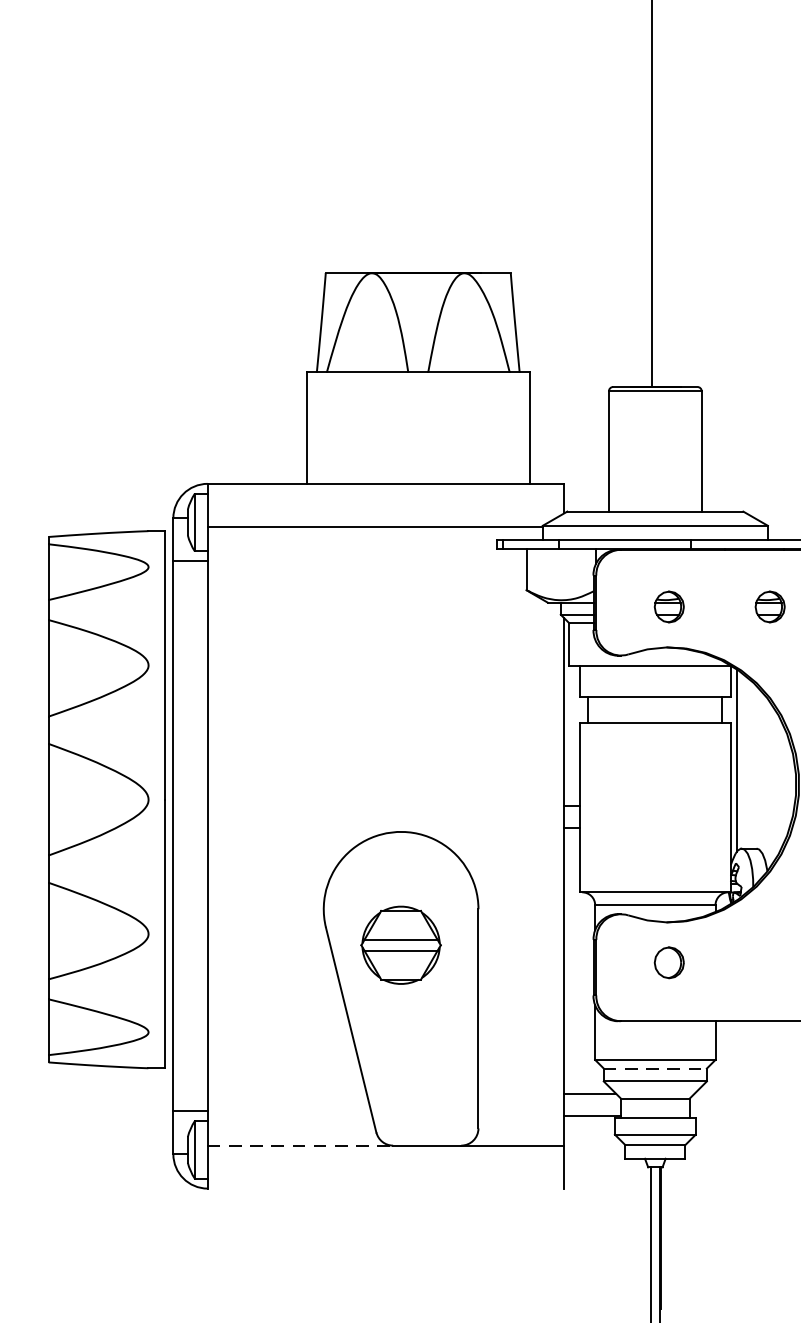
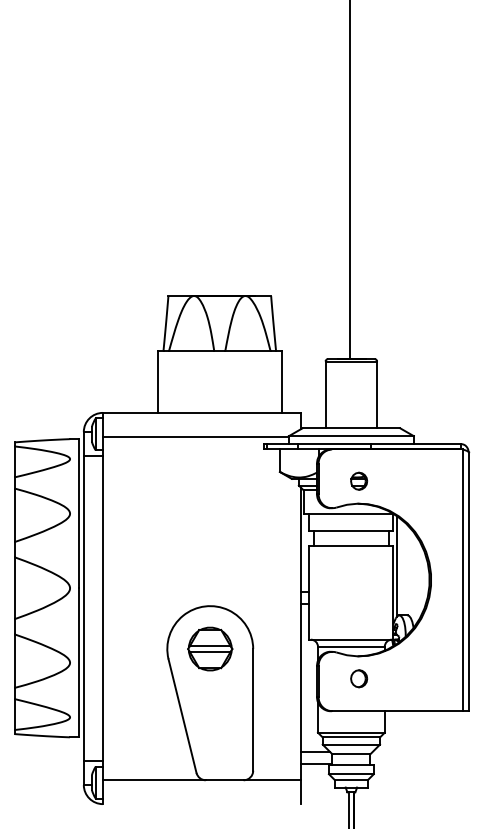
part: (770, 605) -> (415, 480), removed
part: (401, 944) -> (210, 648), moved
line: (655, 1068) -> (351, 737), dashed -> solid
line: (300, 1146) -> (154, 780), dashed -> solid

